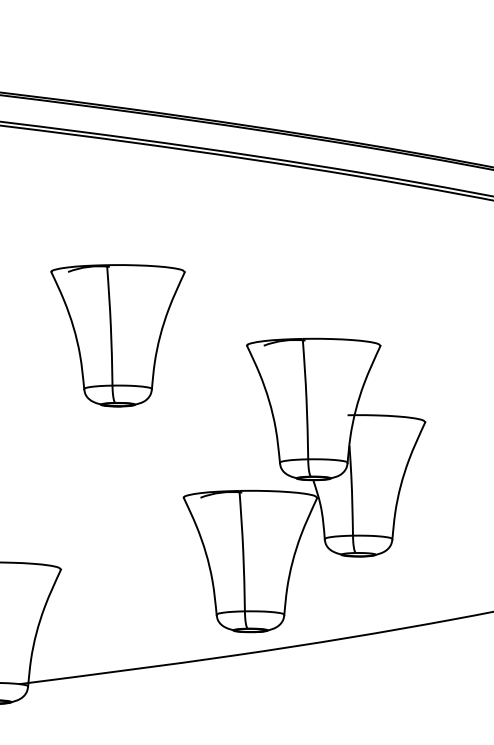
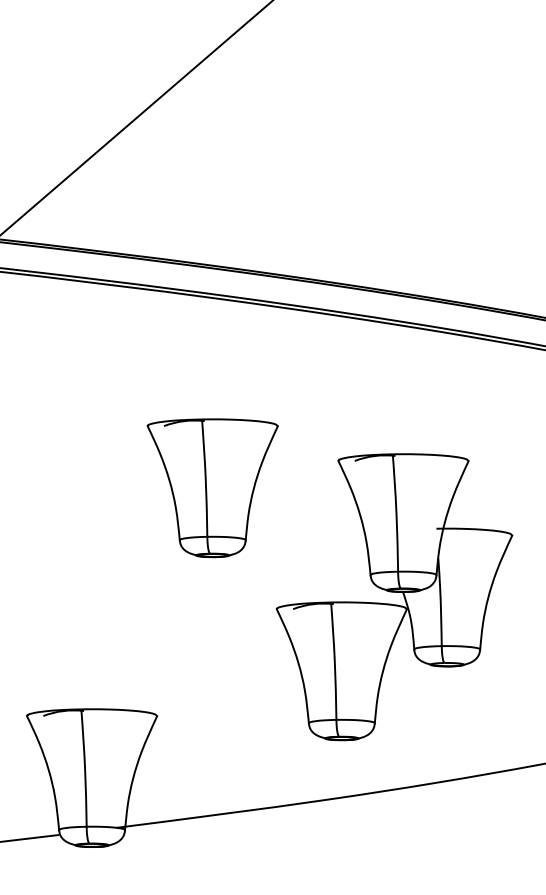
part: (304, 485) -> (394, 597), moved

